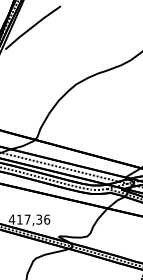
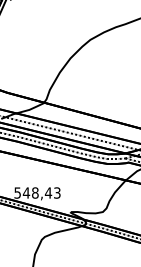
text: (29, 219) -> (37, 192), 417,36 -> 548,43

